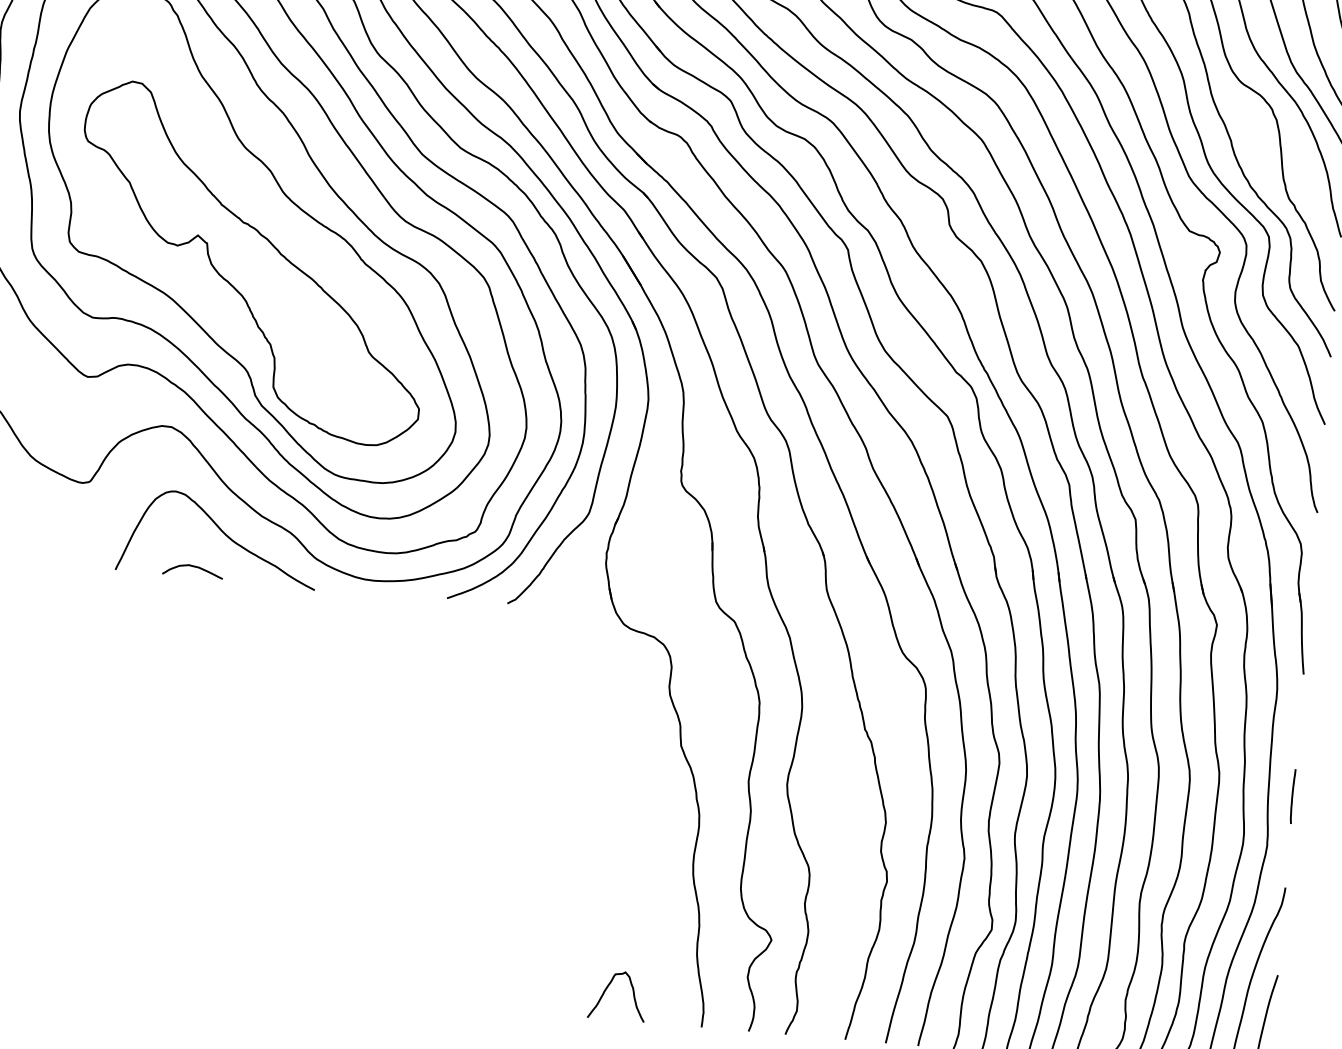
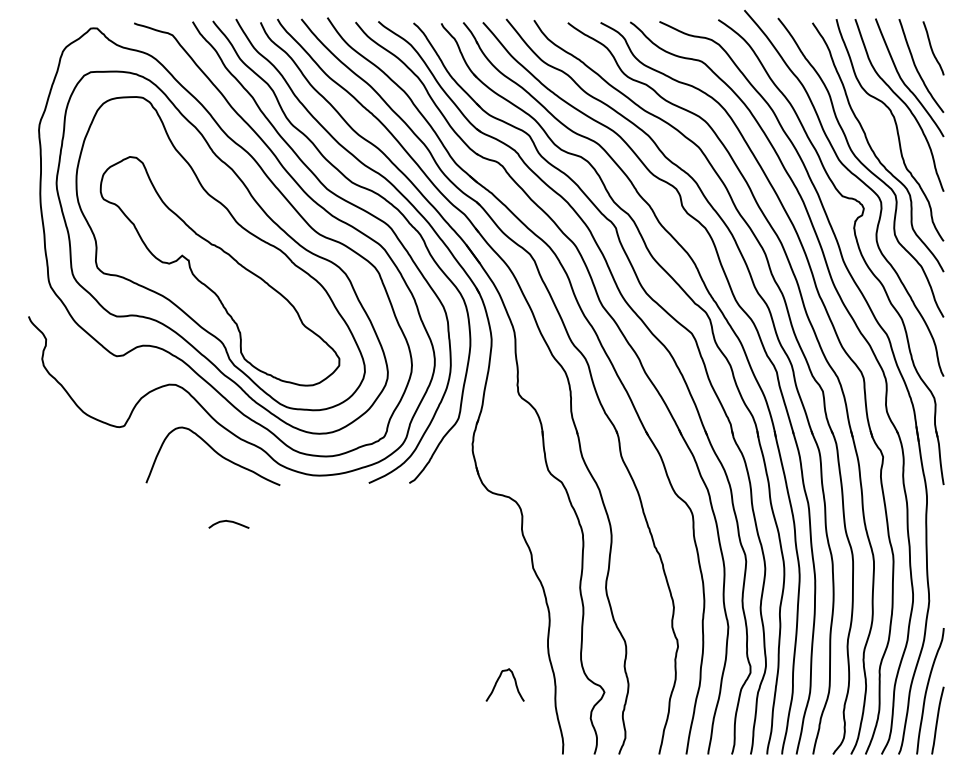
curve: (192, 567) -> (228, 522), moved
line: (1292, 795) -> (943, 566), removed
curve: (609, 986) -> (499, 679), moved

